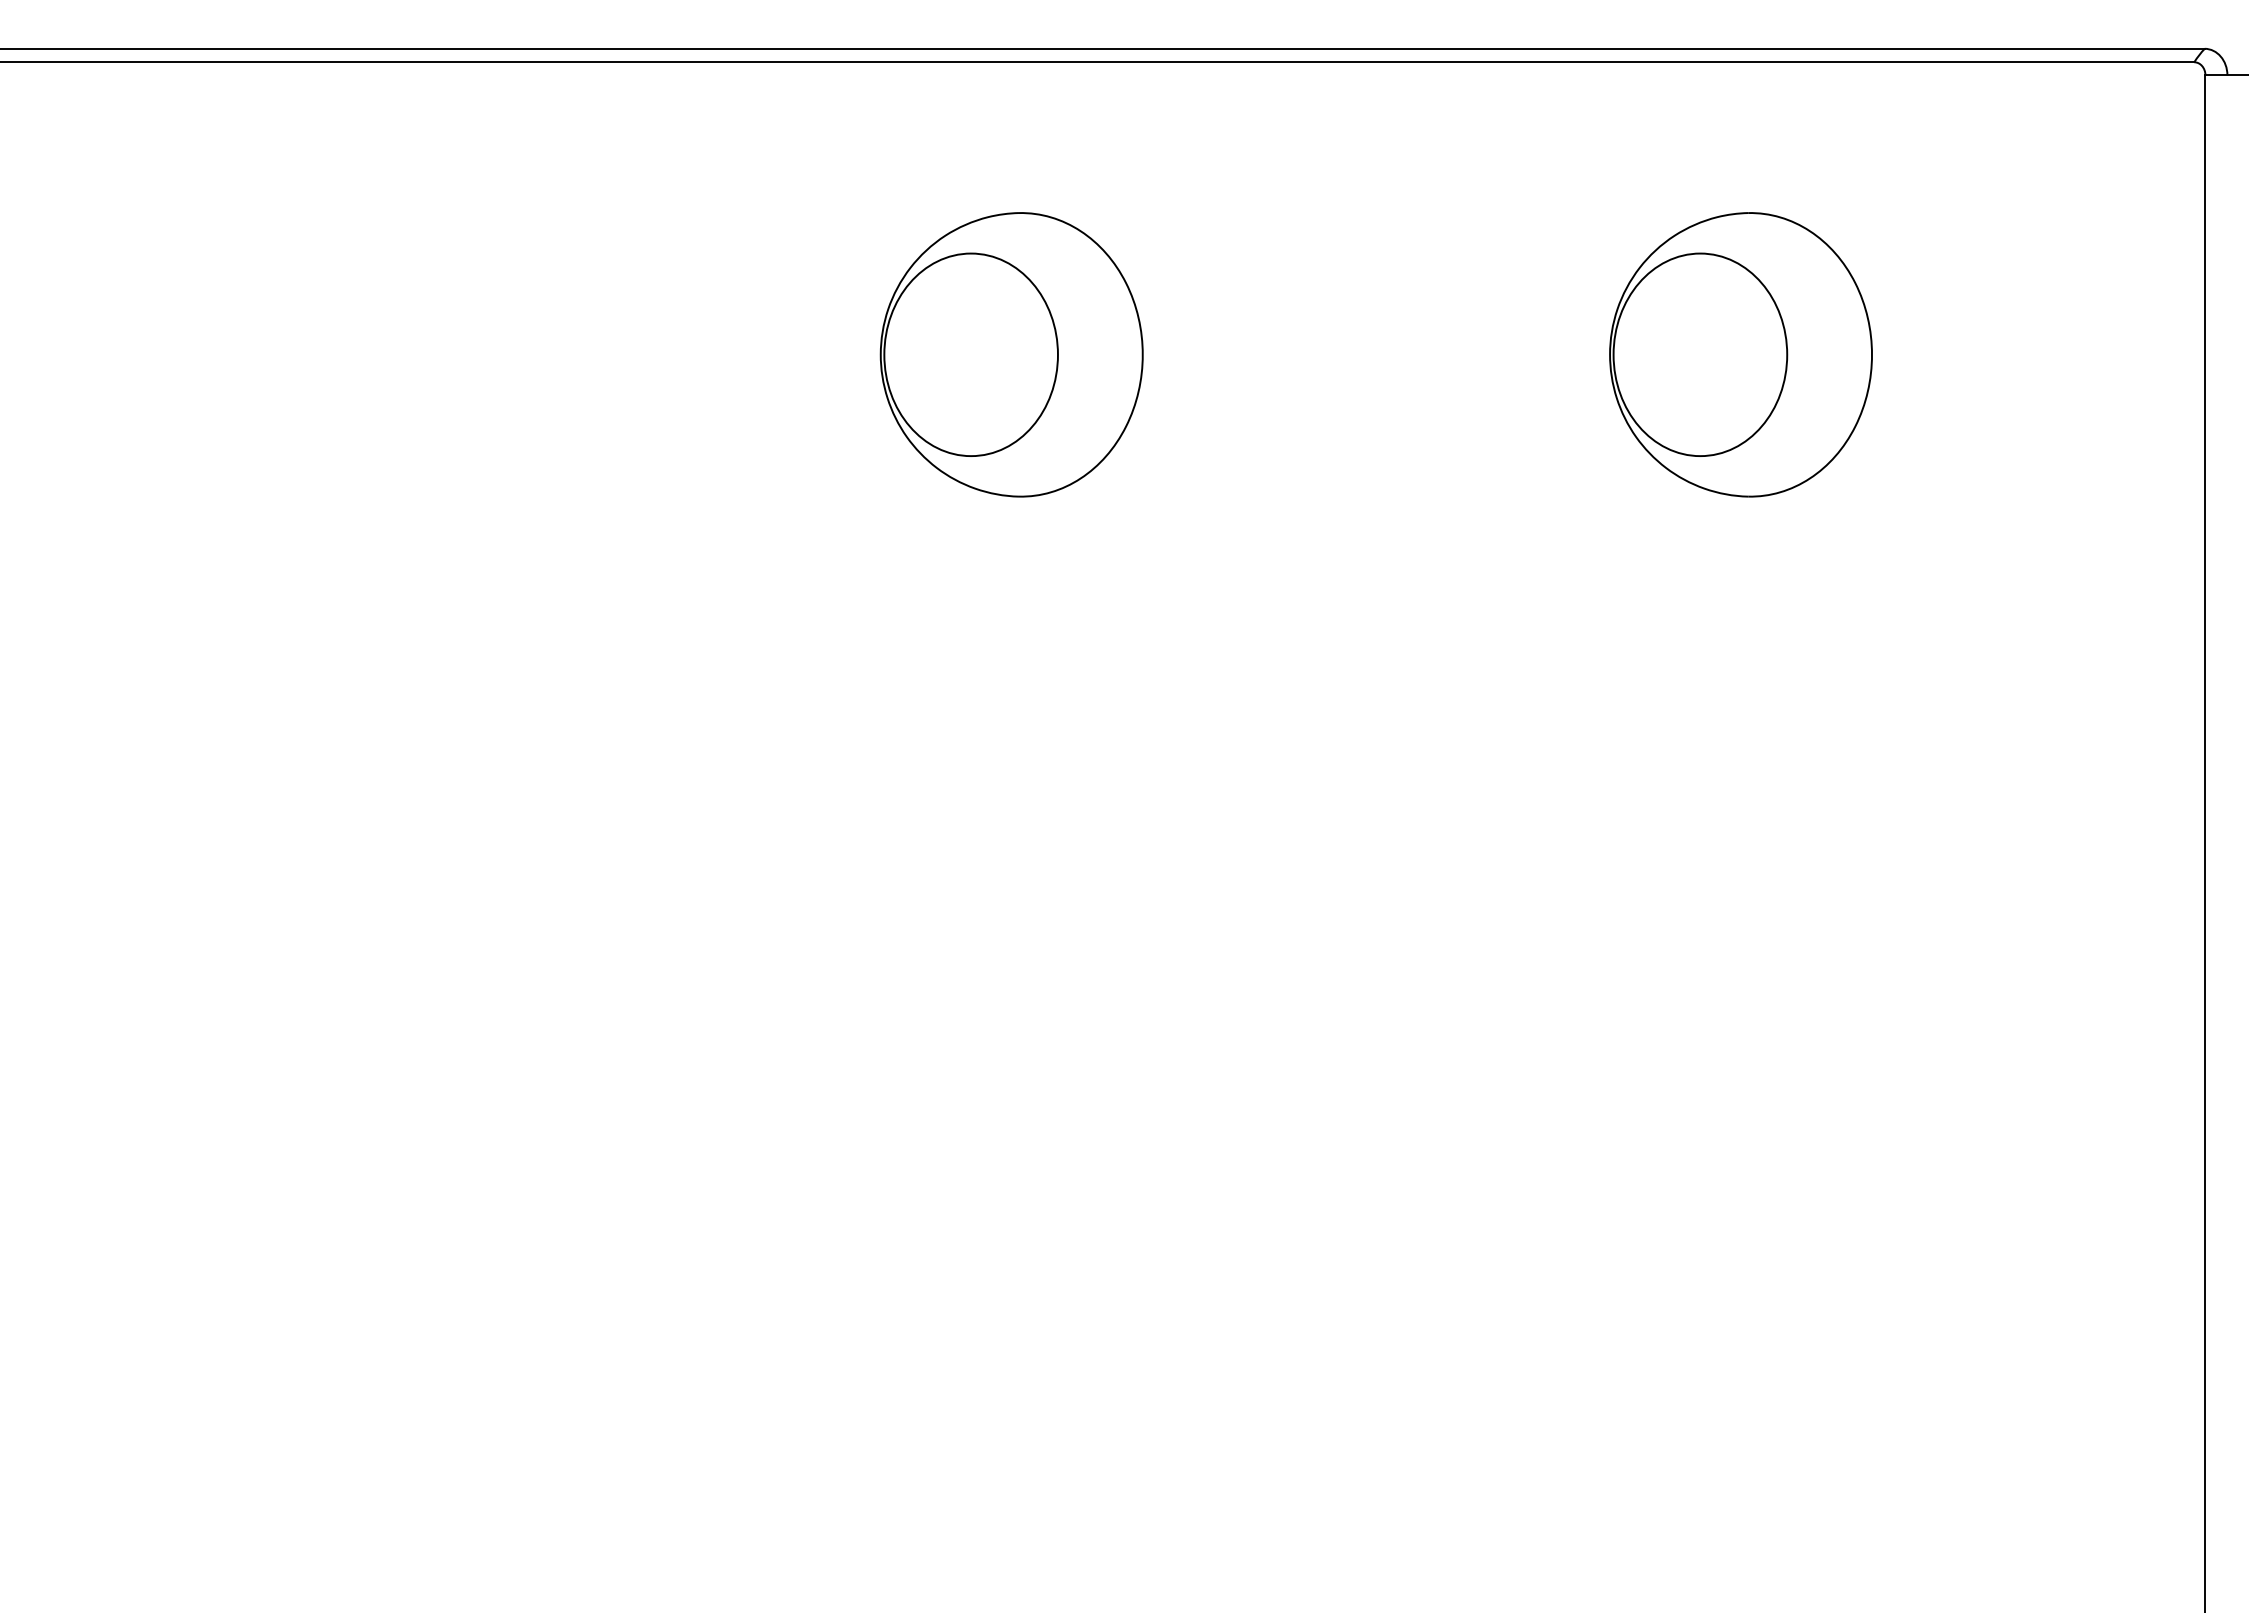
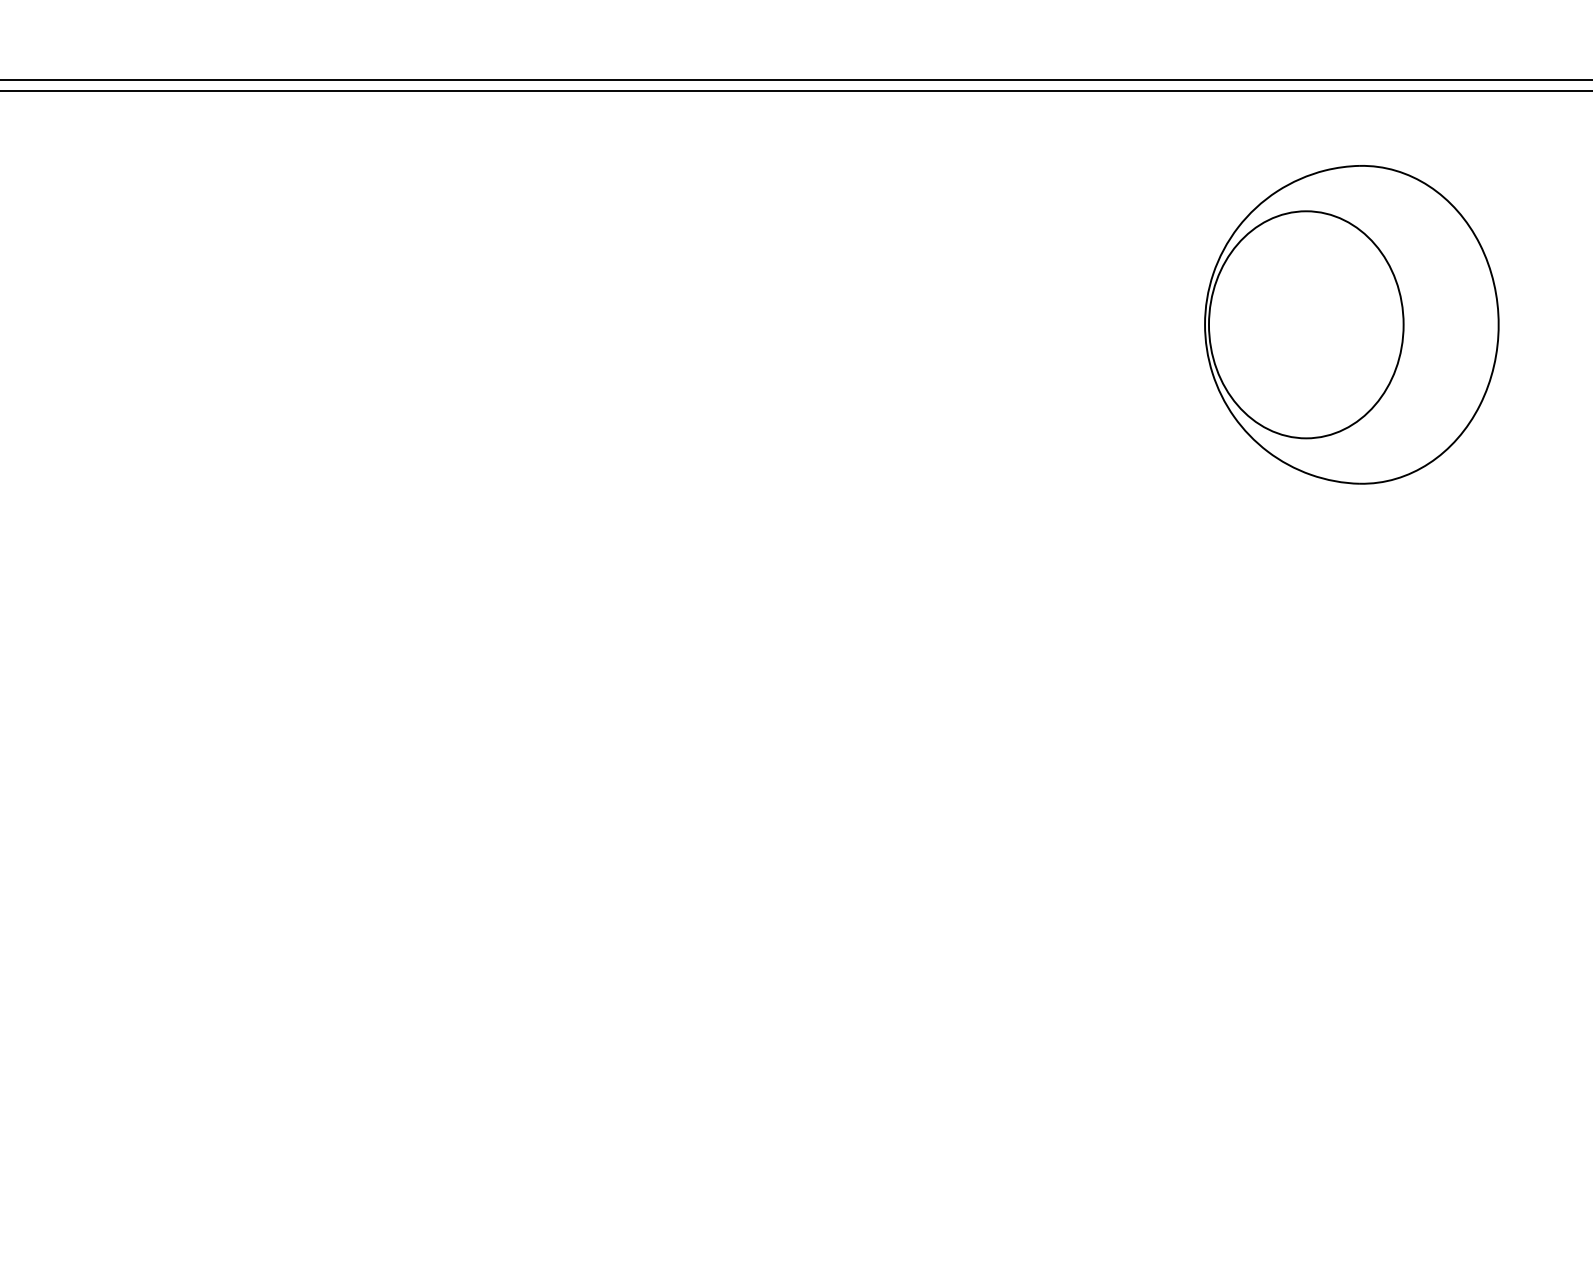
part: (1011, 354) -> (767, 324), removed
part: (1740, 354) -> (1351, 324), size x1.4

